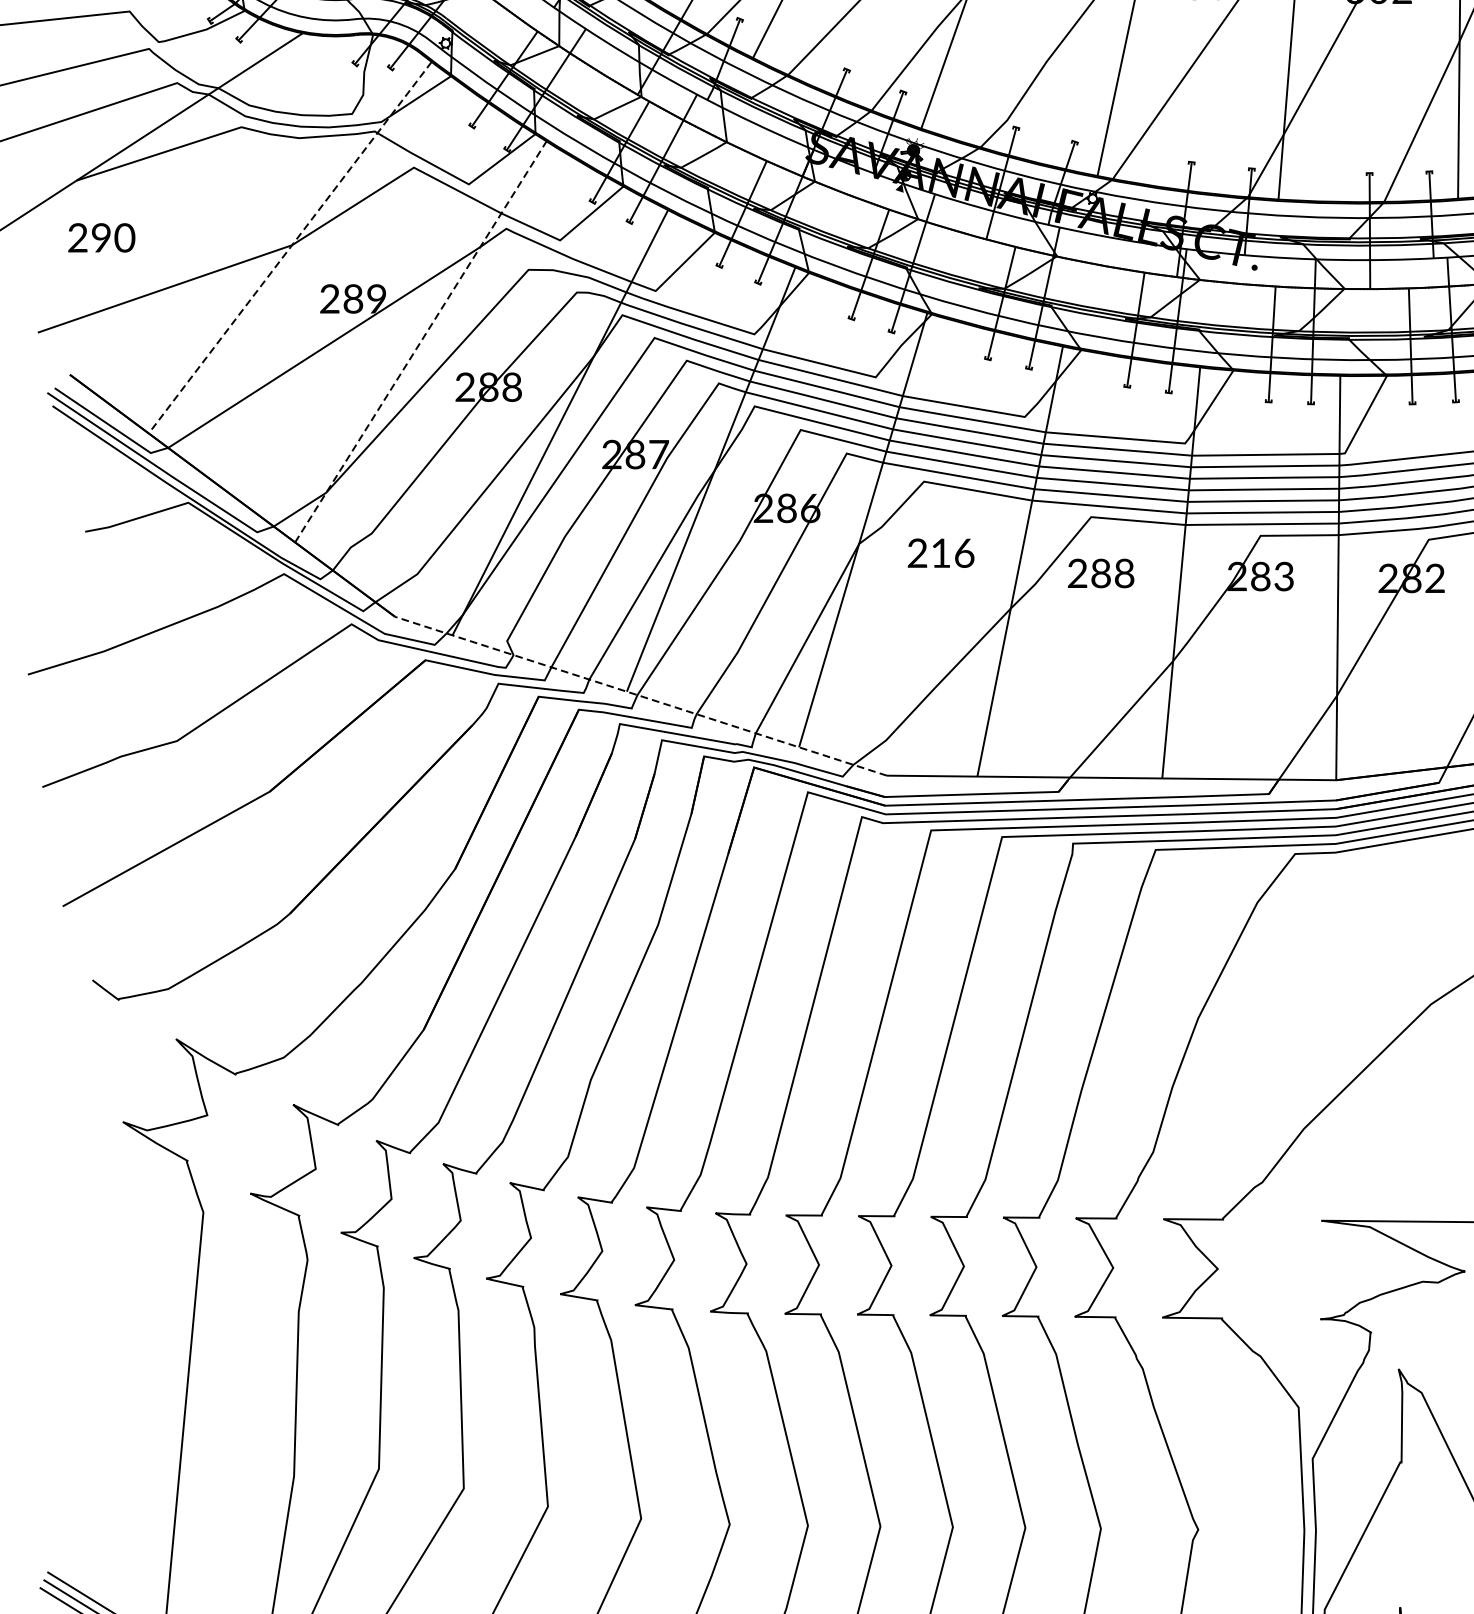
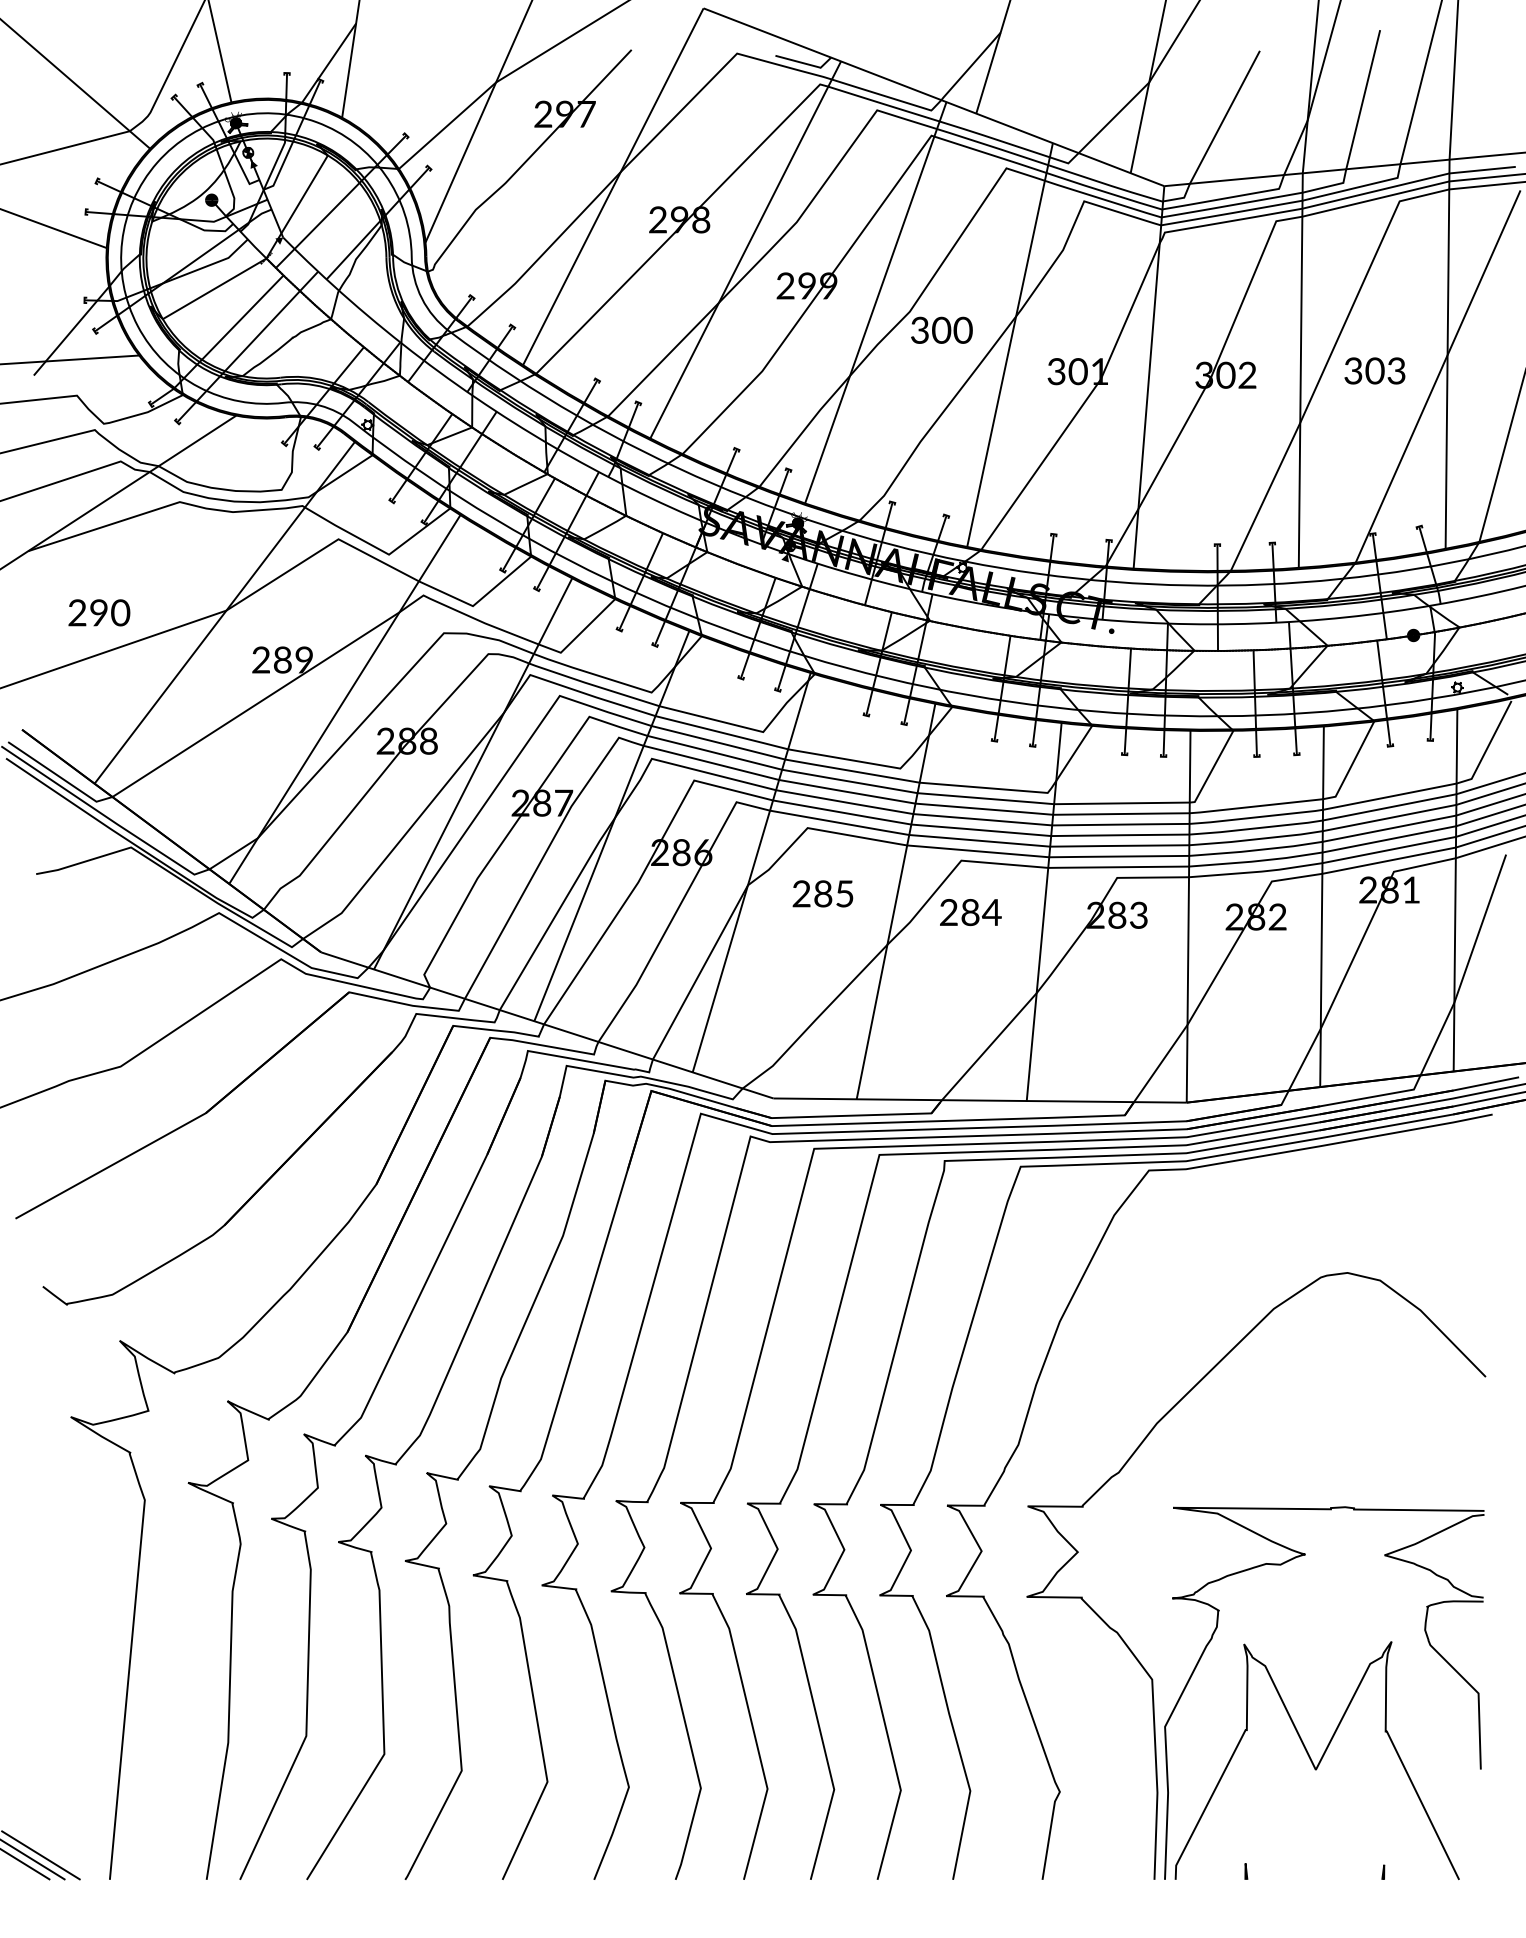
text: (101, 237) -> (99, 612), moved
line: (289, 247) -> (224, 612), dashed -> solid
line: (420, 341) -> (344, 699), dashed -> solid
text: (952, 552) -> (833, 893), 216 -> 285
text: (1123, 573) -> (991, 912), 288 -> 284
line: (641, 696) -> (547, 1025), dashed -> solid

